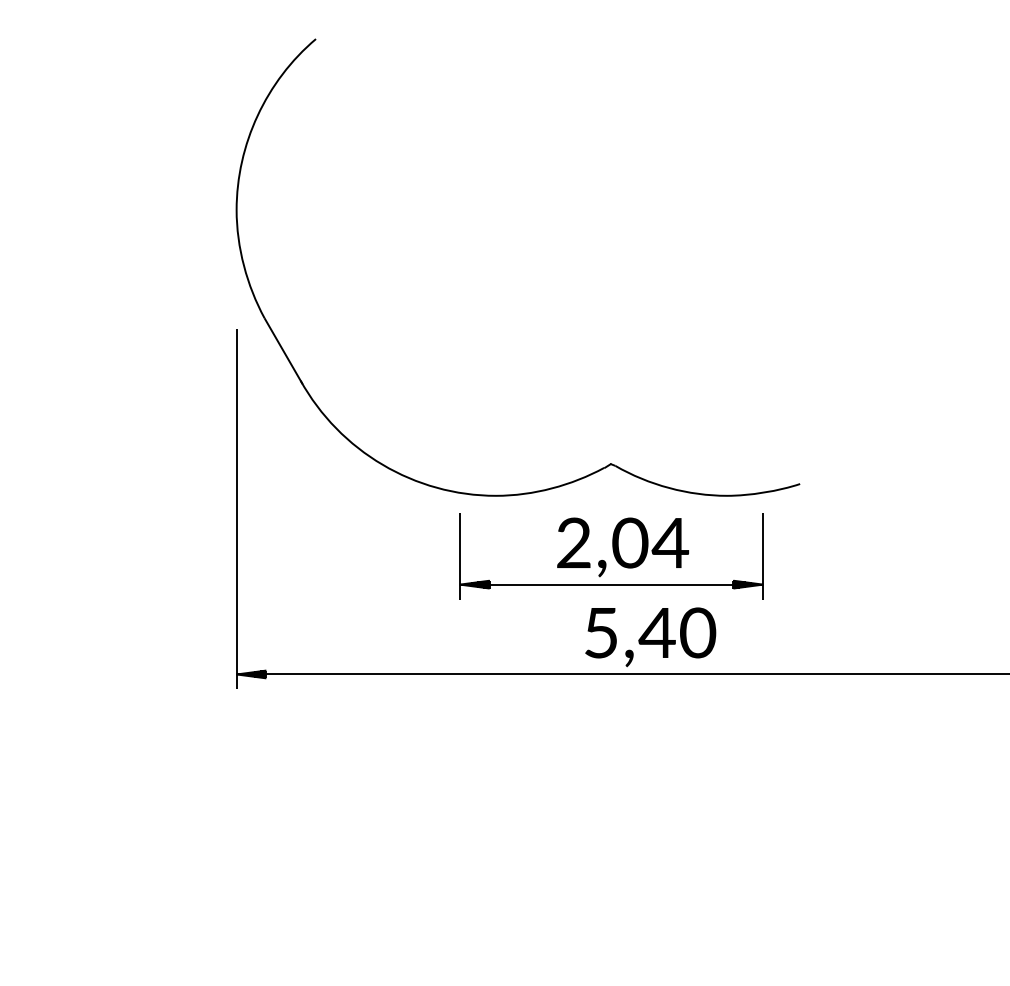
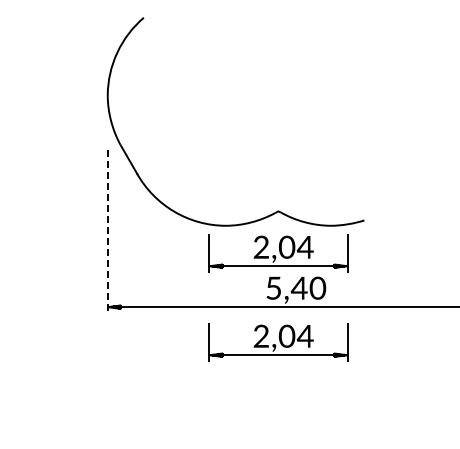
line: (236, 510) -> (107, 232), solid -> dashed
part: (611, 752) -> (278, 342), added

